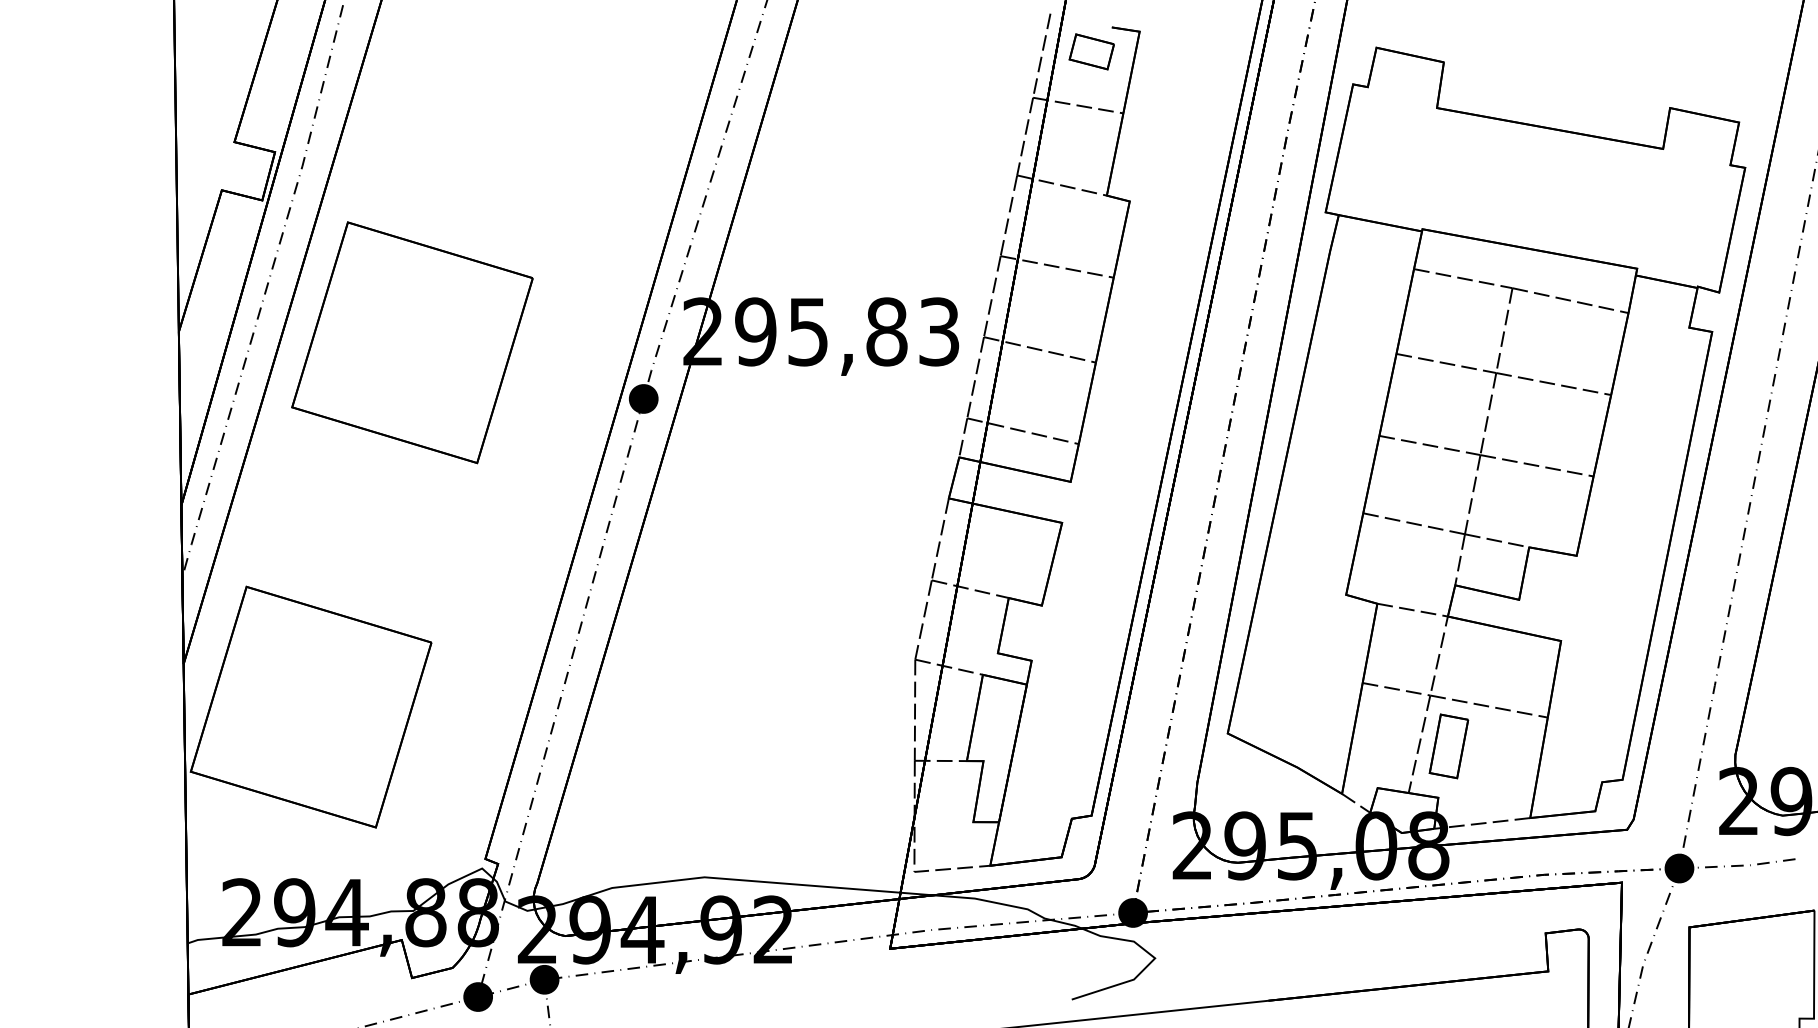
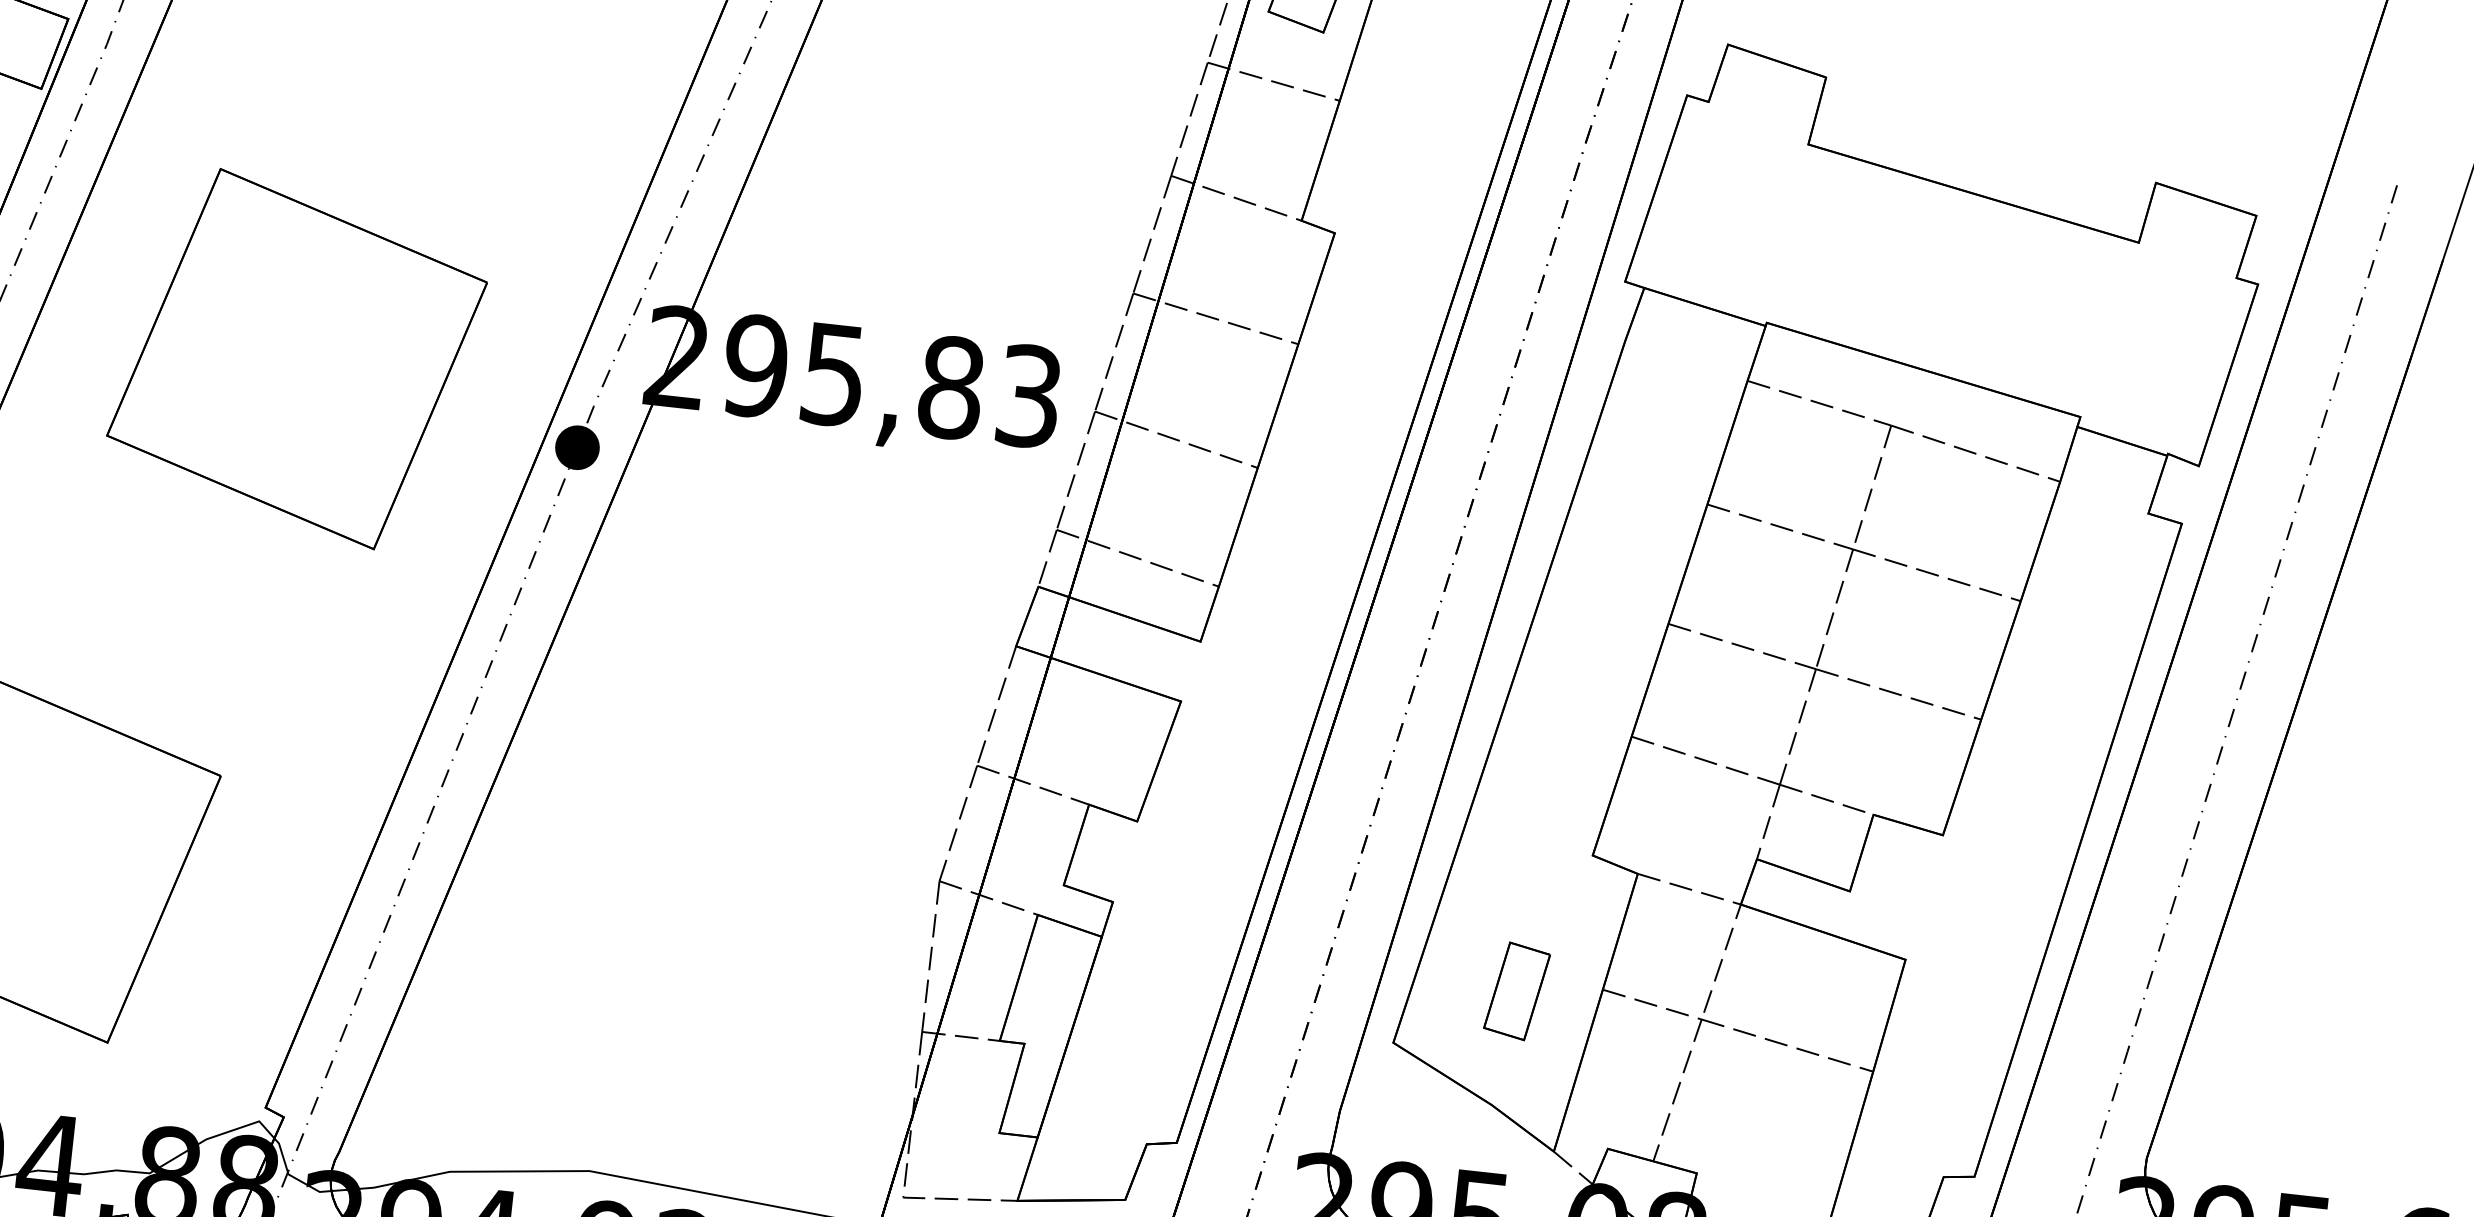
part: (412, 342) -> (297, 358), moved
part: (1448, 746) -> (1516, 991), moved

